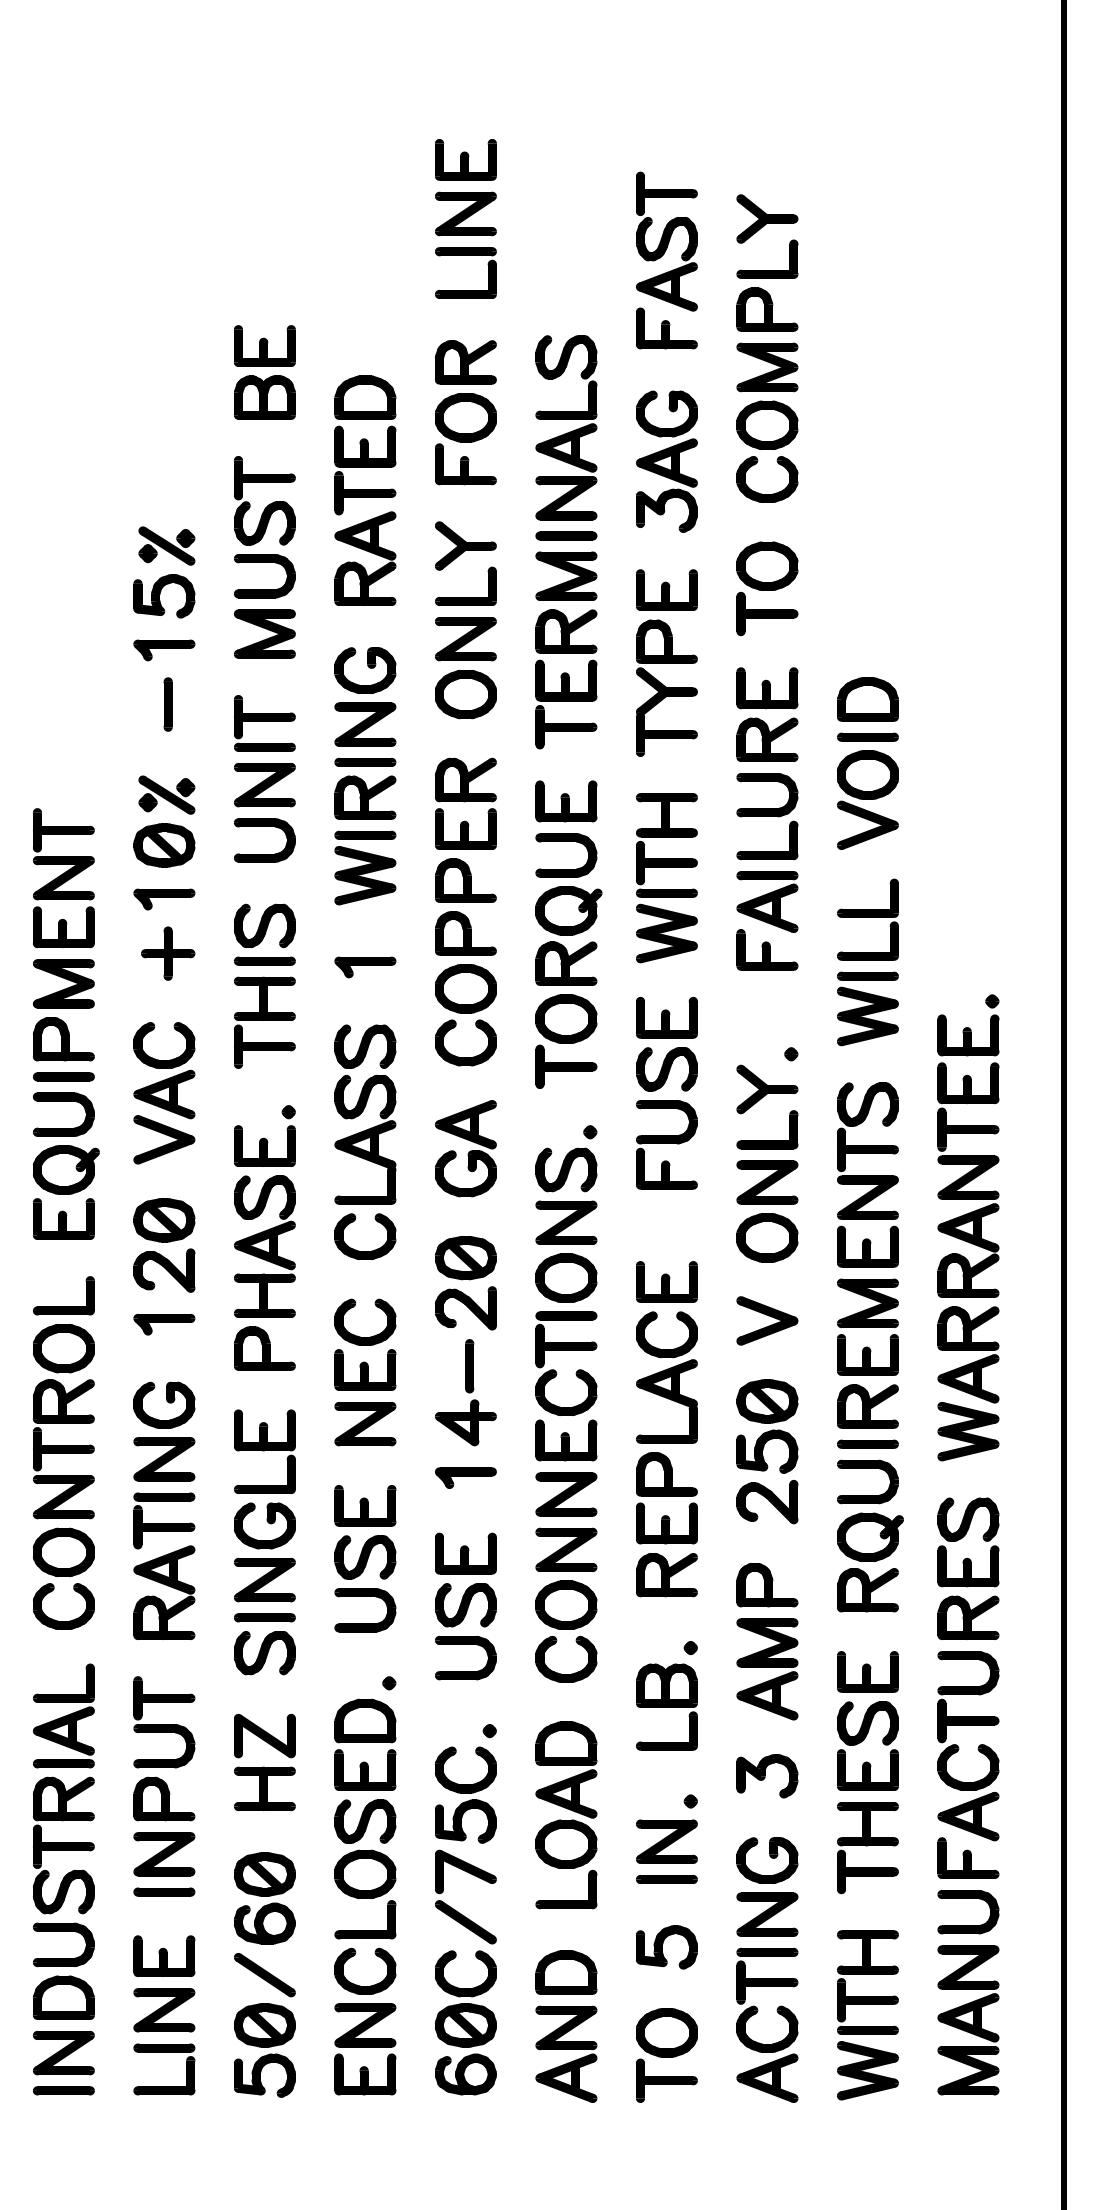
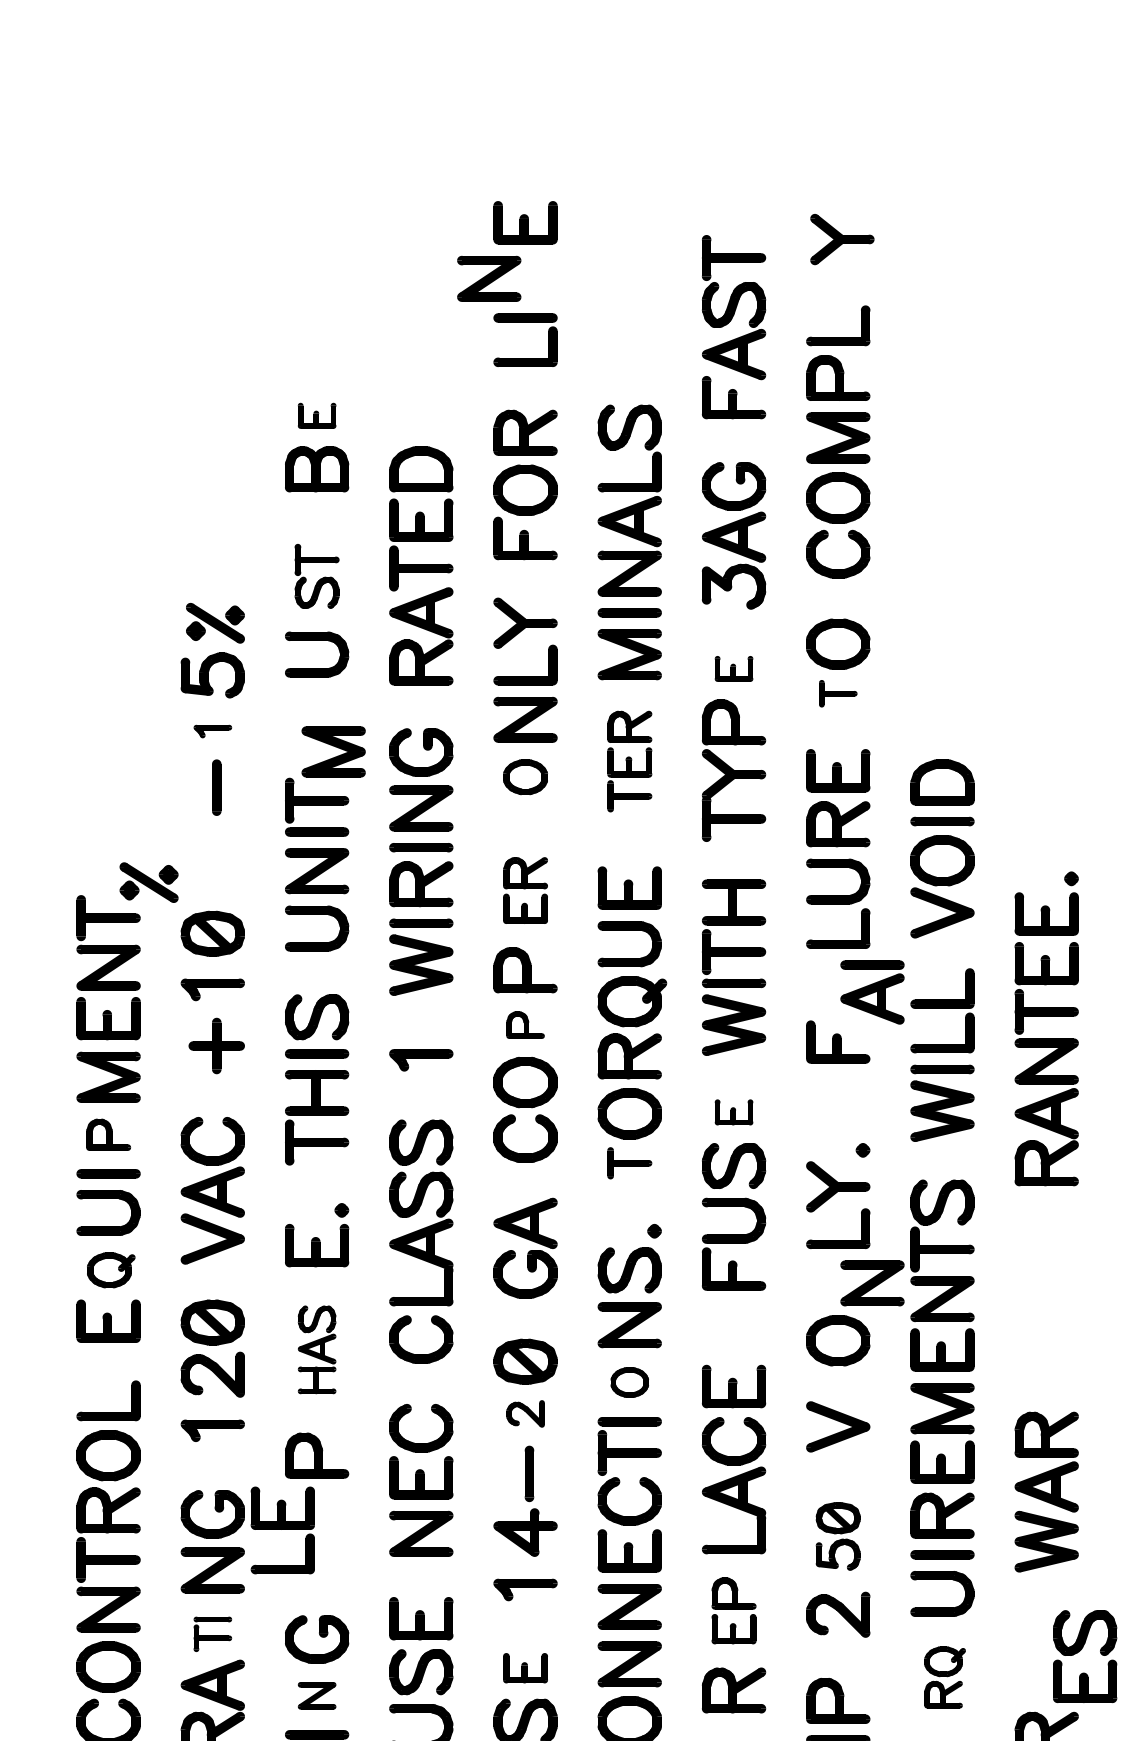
part: (465, 213) -> (488, 278), moved
part: (767, 218) -> (842, 238), moved
part: (264, 345) -> (316, 415), size x0.6
part: (264, 500) -> (316, 576), size x0.7
part: (666, 589) -> (733, 668), size x0.6
part: (767, 613) -> (838, 693), size x0.6
part: (264, 633) -> (333, 751), moved
part: (164, 650) -> (212, 731), size x0.6
part: (566, 679) -> (629, 761), size x0.7
part: (465, 694) -> (525, 777), size x0.7
part: (166, 794) -> (148, 881), moved
part: (465, 803) -> (525, 890), size x0.7
part: (767, 901) -> (872, 991), moved
part: (465, 933) -> (525, 1025), size x0.6
part: (666, 1017) -> (733, 1112), size x0.6
part: (63, 1039) -> (108, 1135), size x0.7
part: (566, 1066) -> (629, 1163), size x0.7
part: (968, 1155) -> (1046, 1038), moved
part: (66, 1169) -> (111, 1269), size x0.7
part: (767, 1182) -> (872, 1283), moved
part: (264, 1246) -> (316, 1349), size x0.6
part: (566, 1277) -> (629, 1381), size x0.6
part: (465, 1308) -> (525, 1414), size x0.6
part: (767, 1426) -> (838, 1536), size x0.7
part: (264, 1451) -> (282, 1530), moved
part: (666, 1498) -> (733, 1611), size x0.7
part: (164, 1520) -> (212, 1633), size x0.6
part: (963, 1537) -> (1079, 1651), moved
part: (465, 1553) -> (525, 1668), size x0.7
part: (870, 1562) -> (945, 1677), size x0.6
part: (264, 1580) -> (316, 1696), size x0.6

